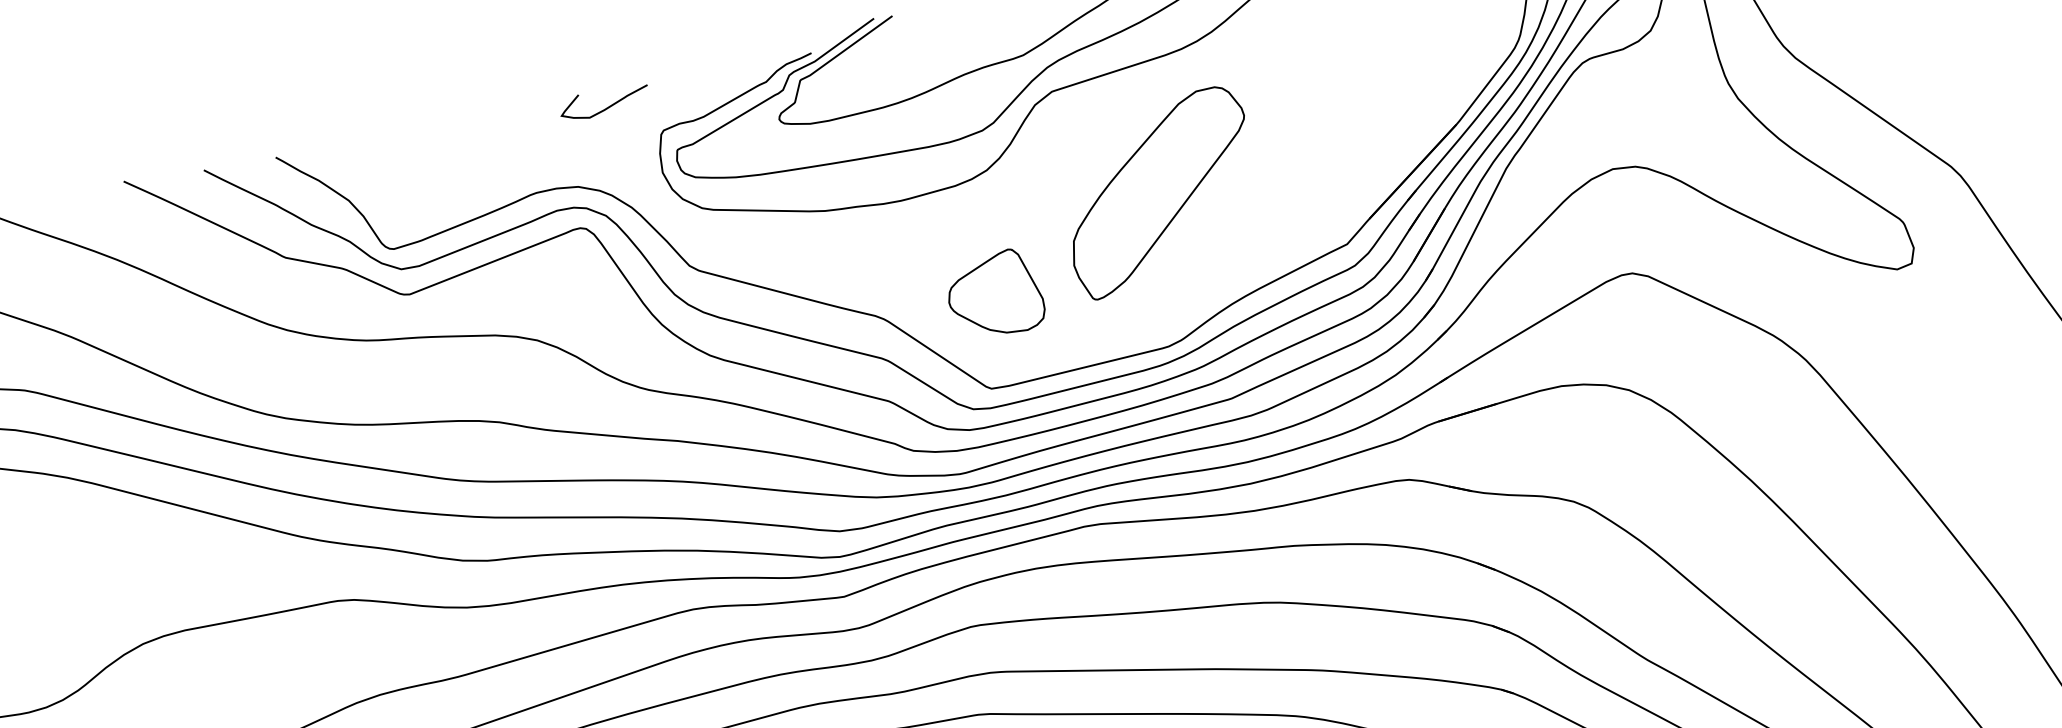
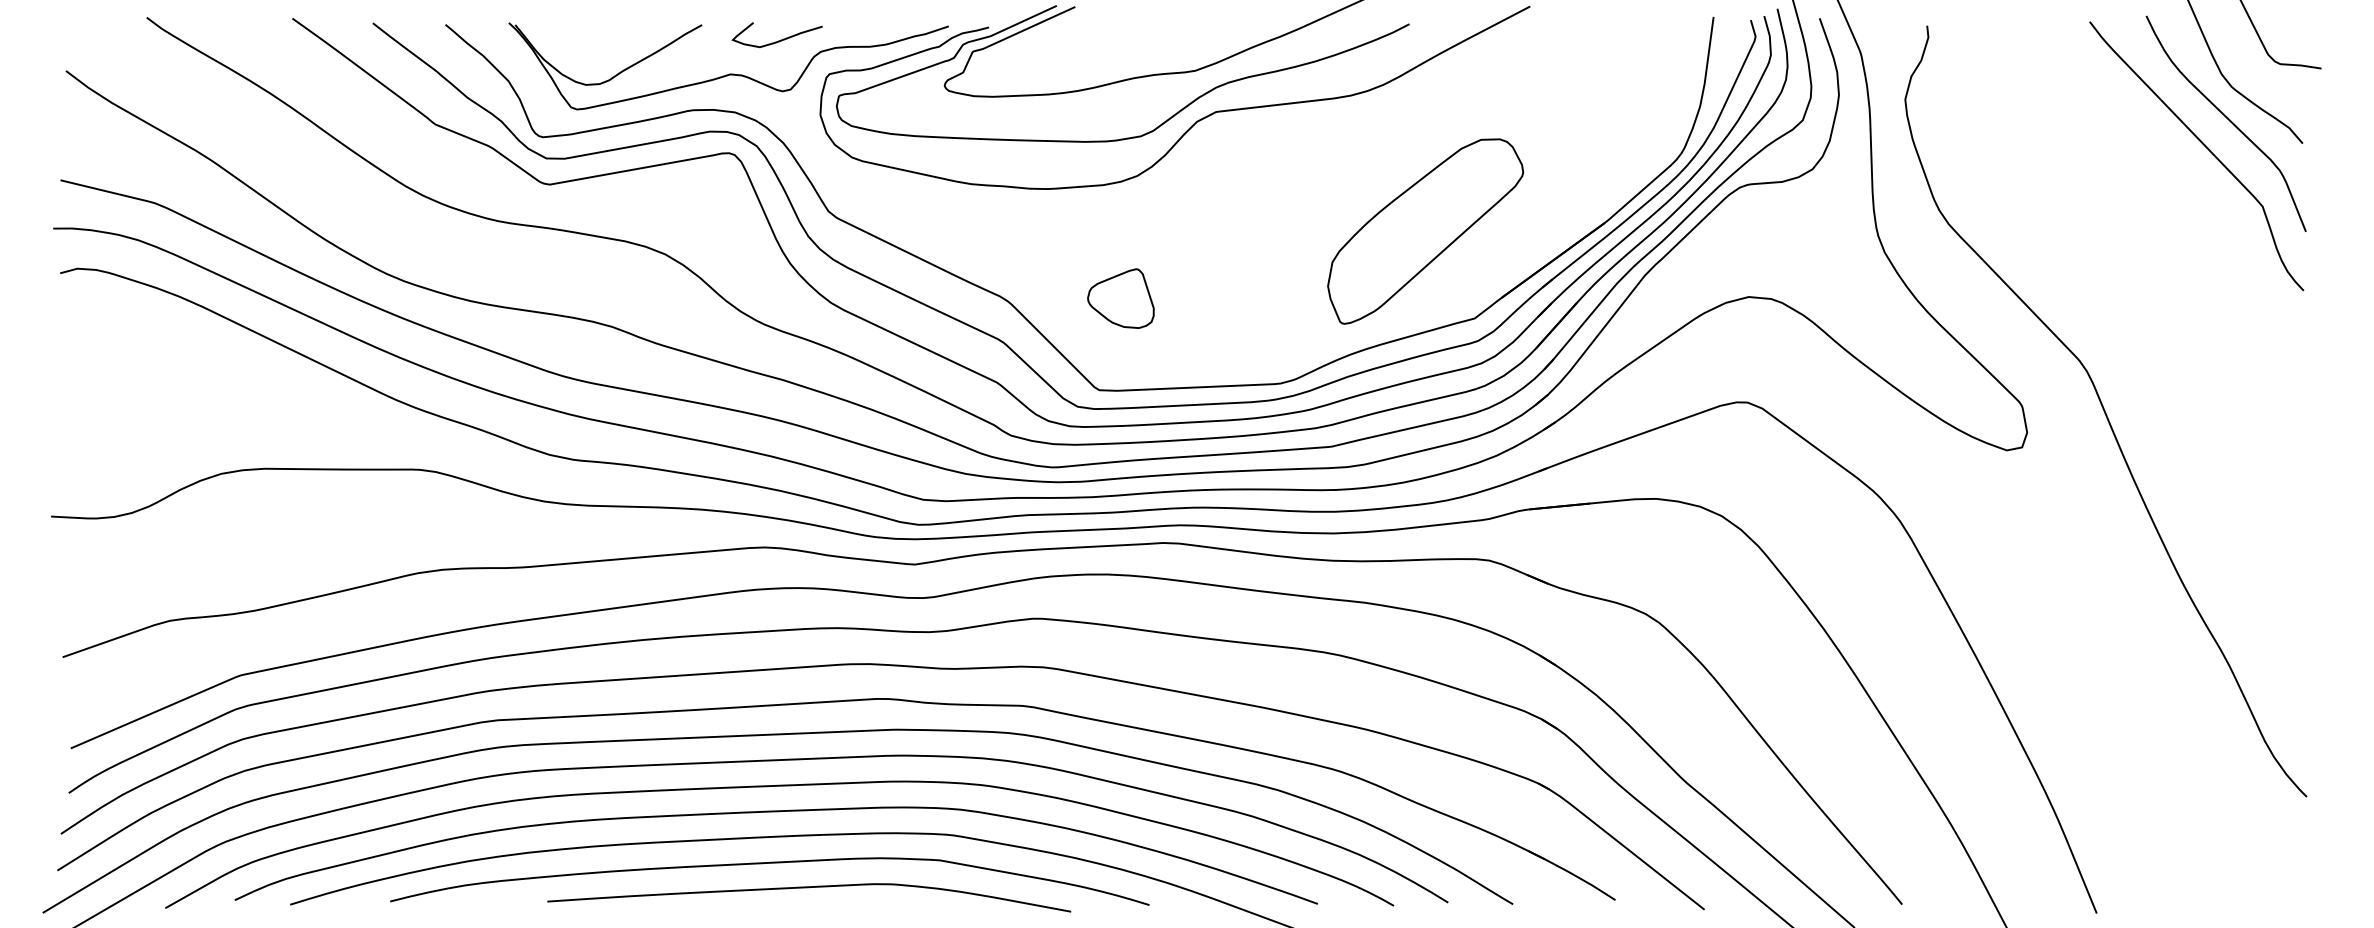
part: (564, 149) -> (729, 73), added
part: (1159, 192) -> (1425, 231), moved
part: (994, 294) -> (1120, 298), size x0.71

